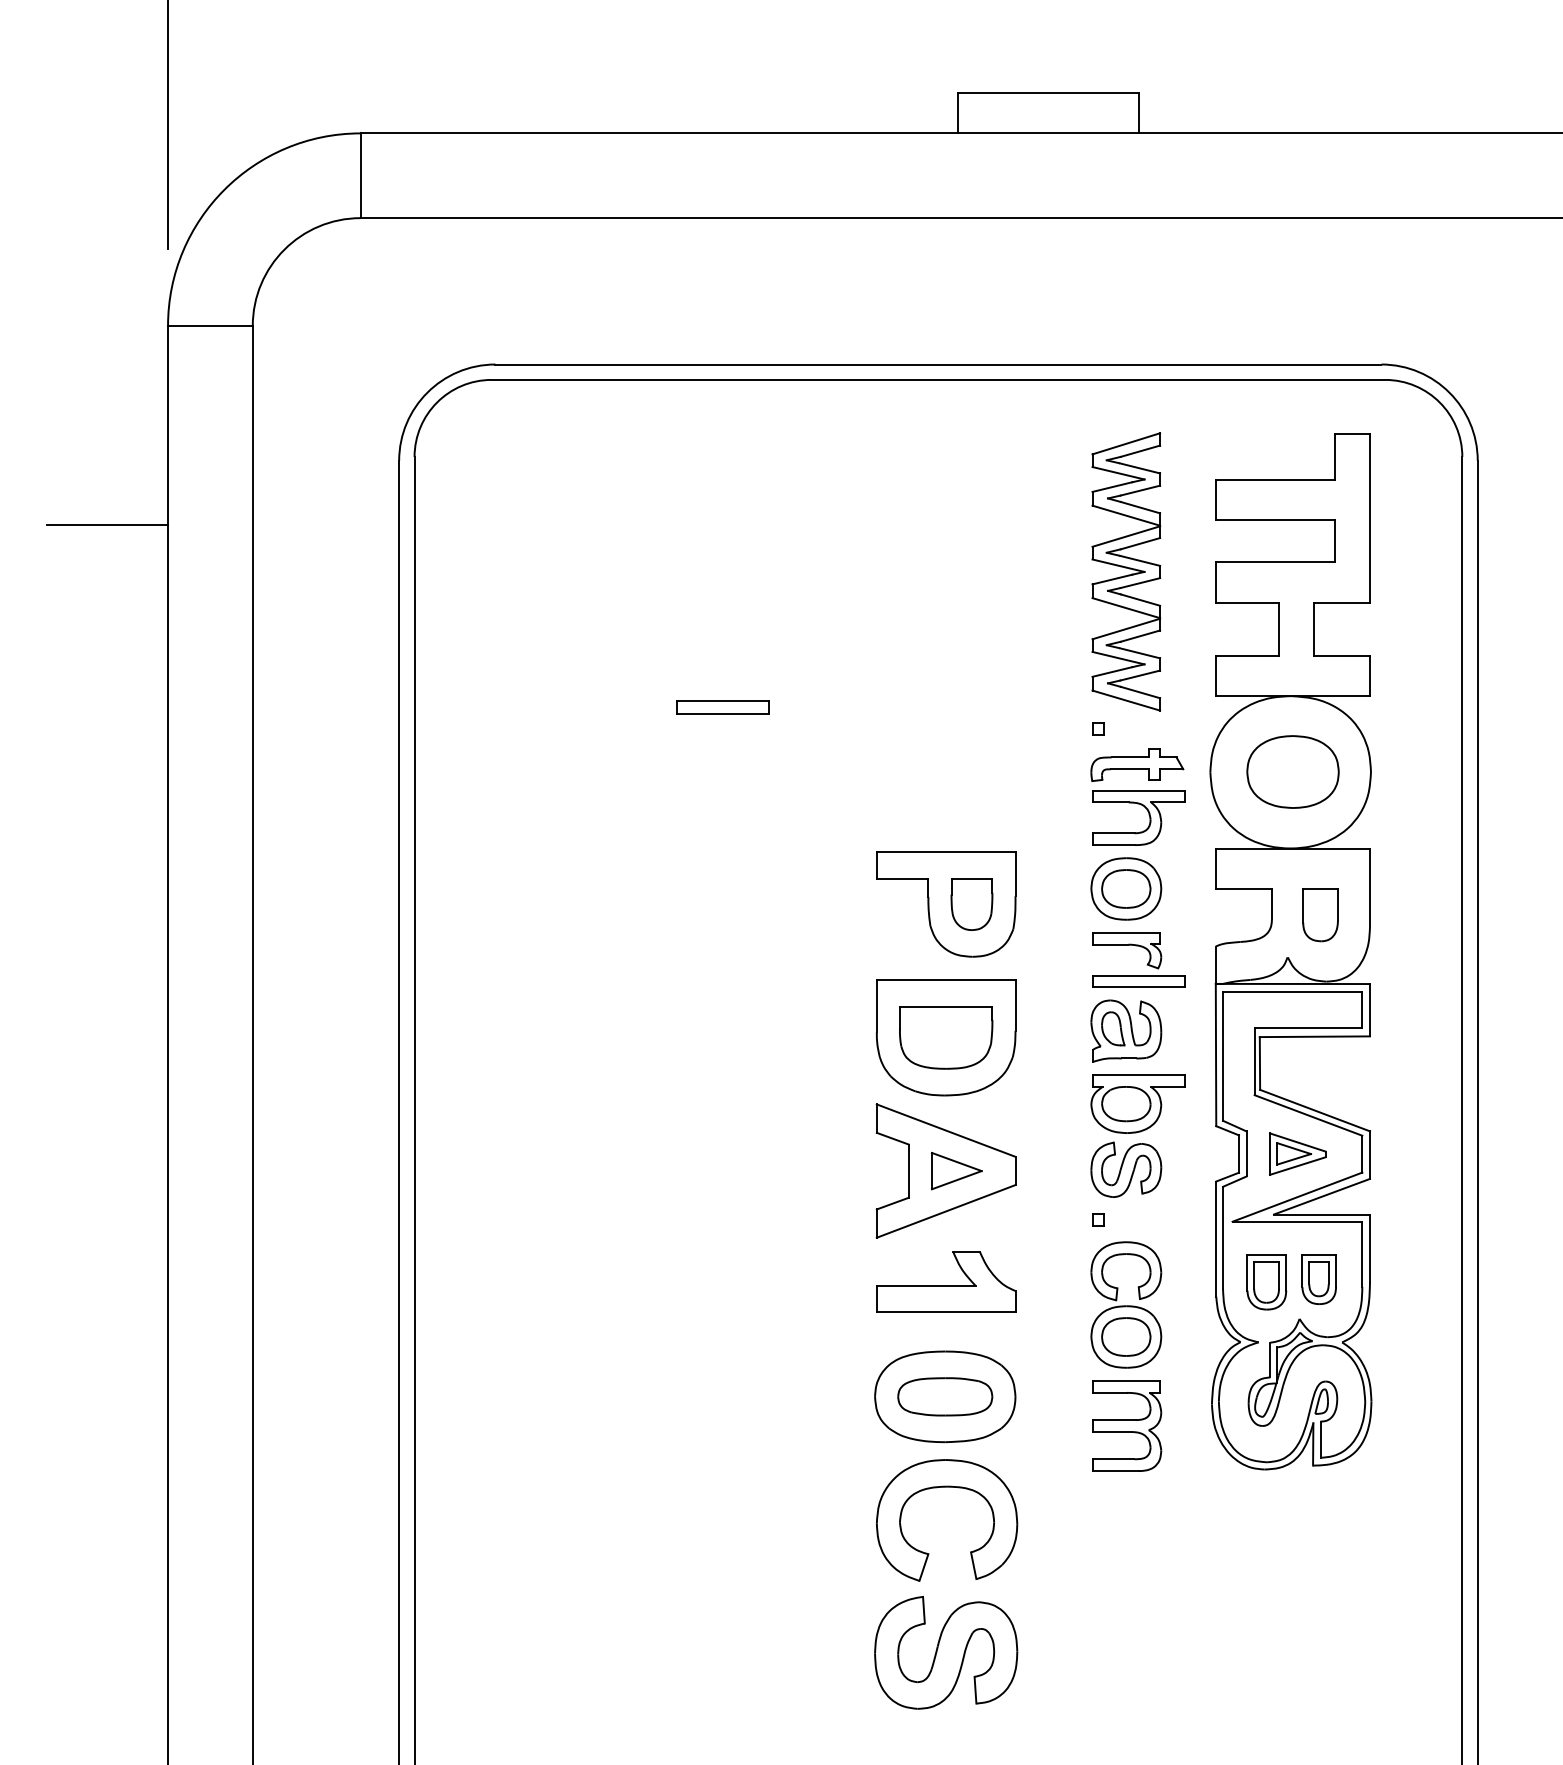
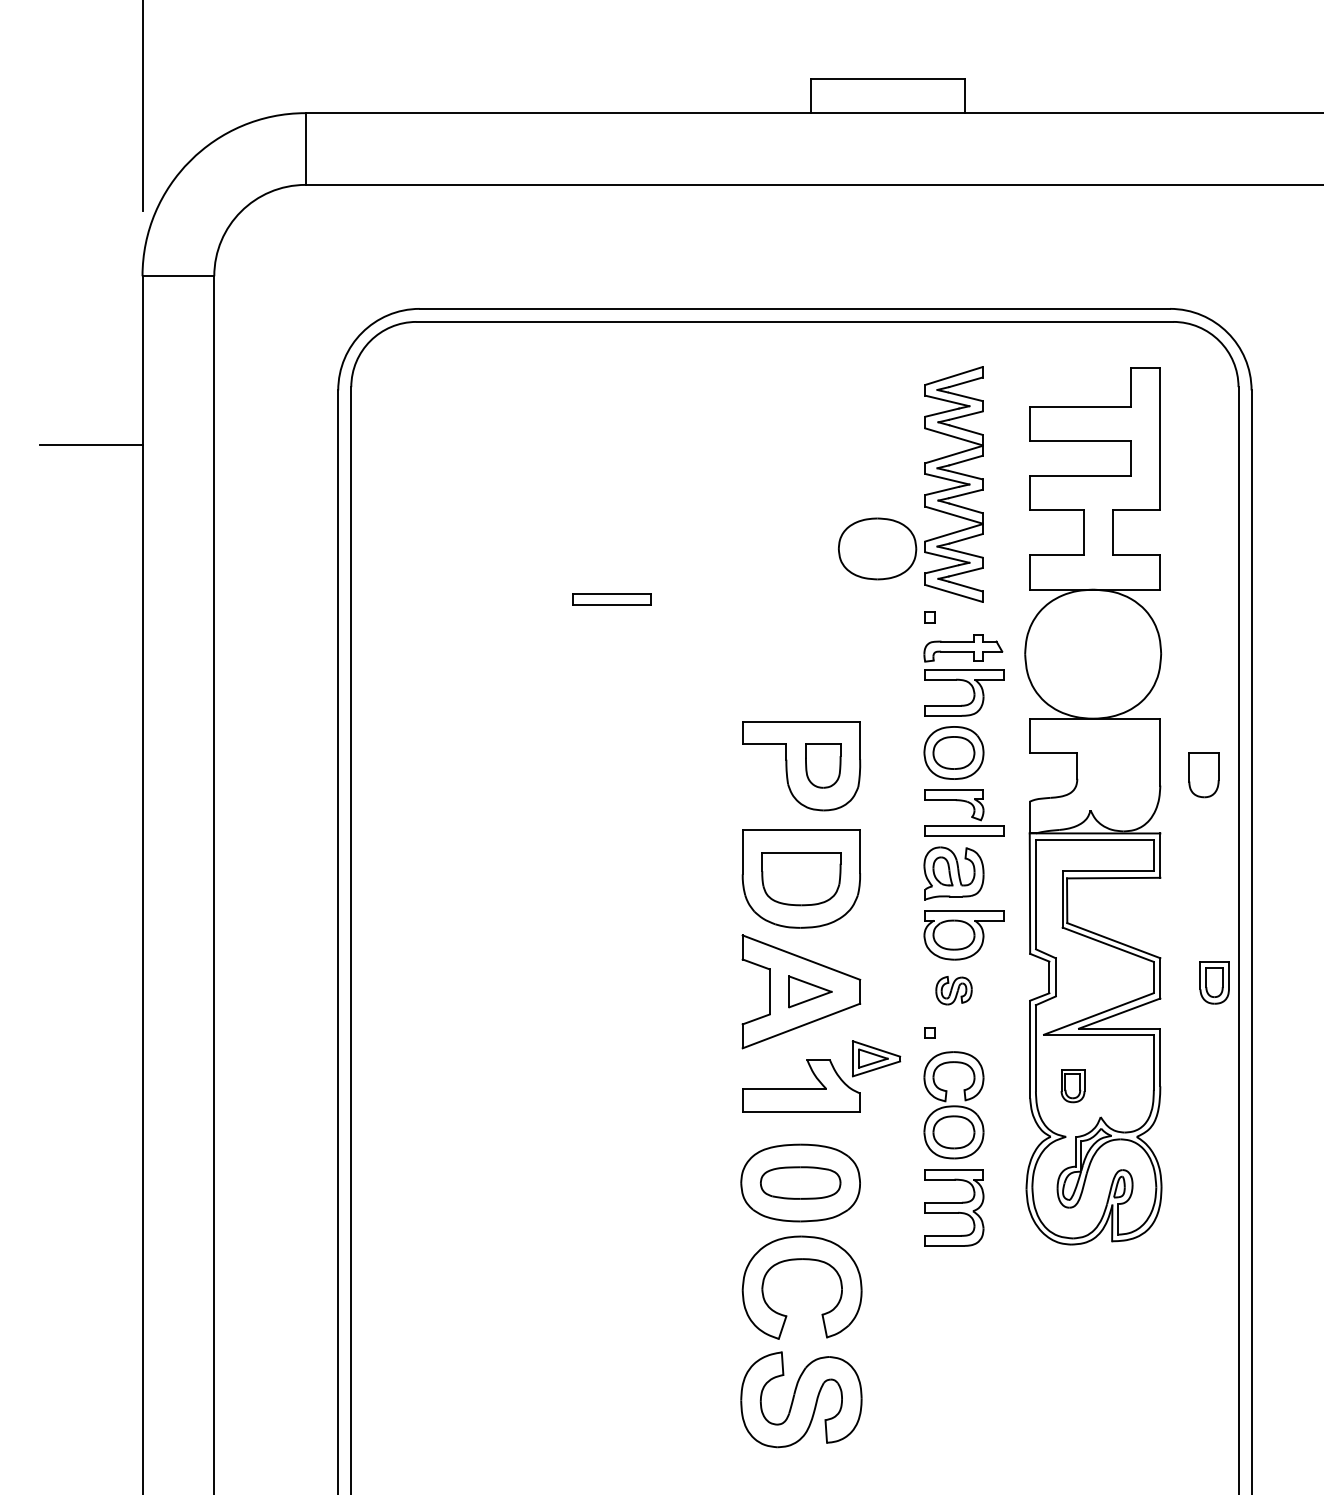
part: (1292, 771) -> (877, 548), moved
part: (1320, 915) -> (1203, 775), moved
part: (1297, 1153) -> (876, 1058), moved
part: (1126, 1169) -> (954, 990), size x0.6
part: (1318, 1279) -> (1214, 982), moved
part: (1266, 1282) -> (1072, 1086), size x0.7

